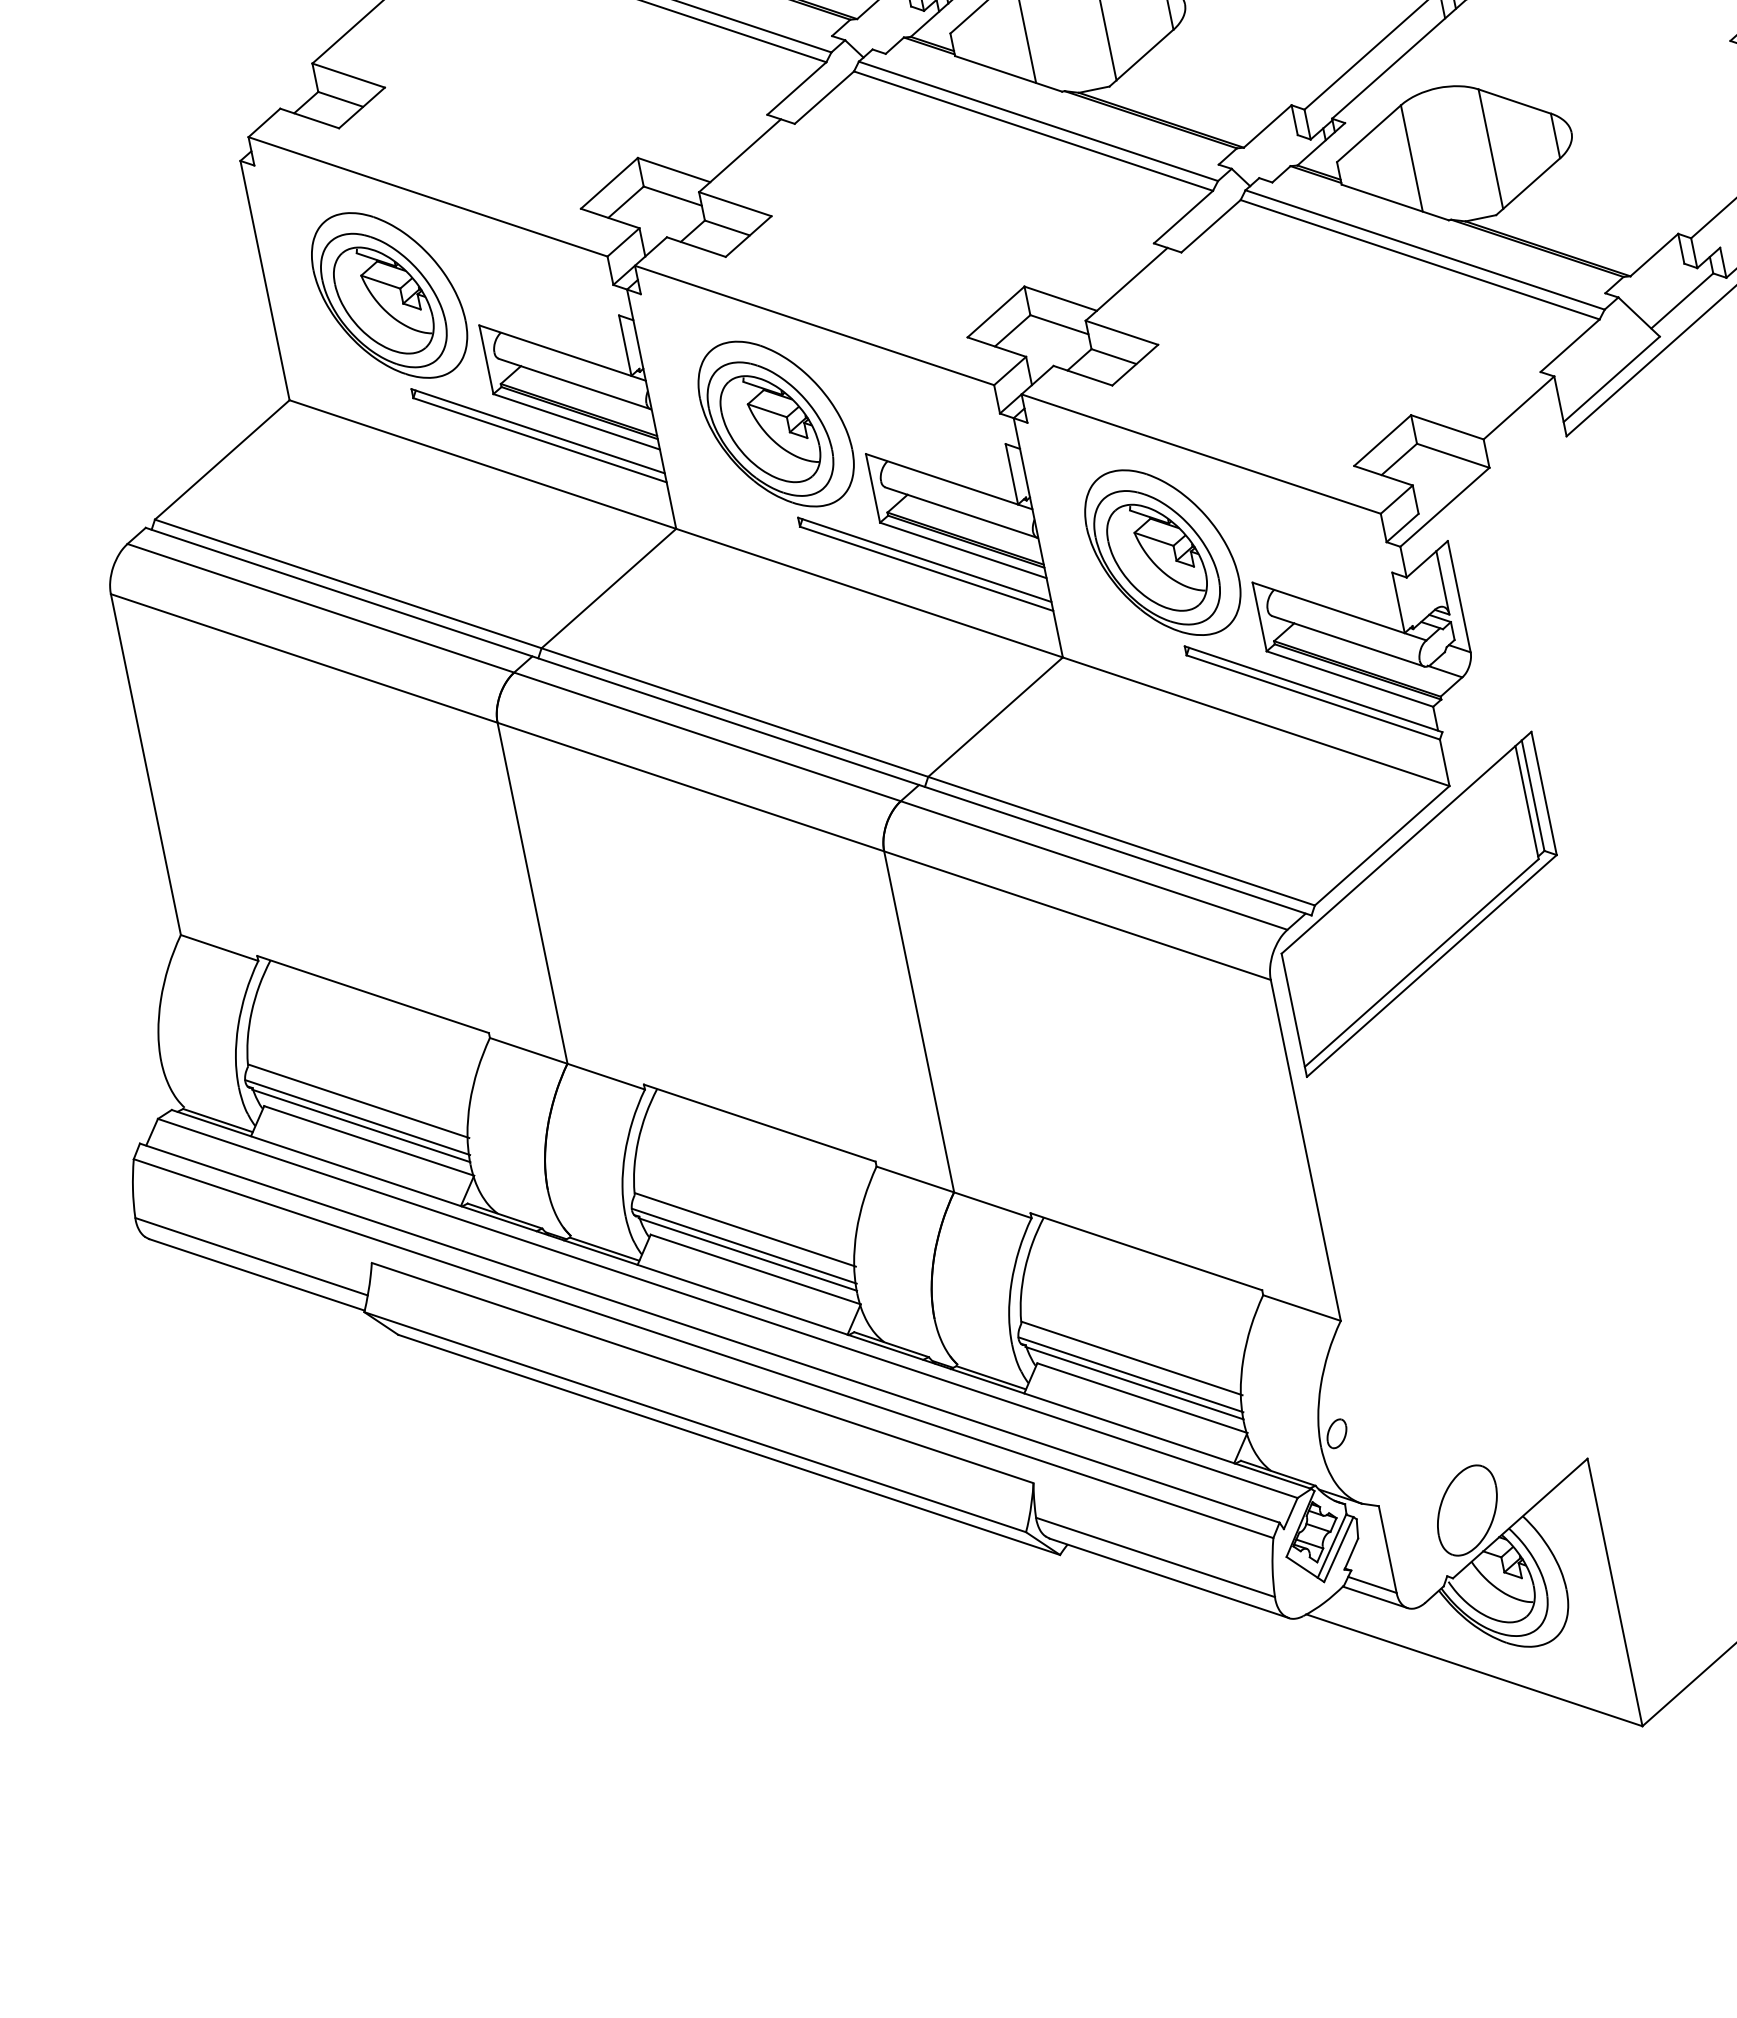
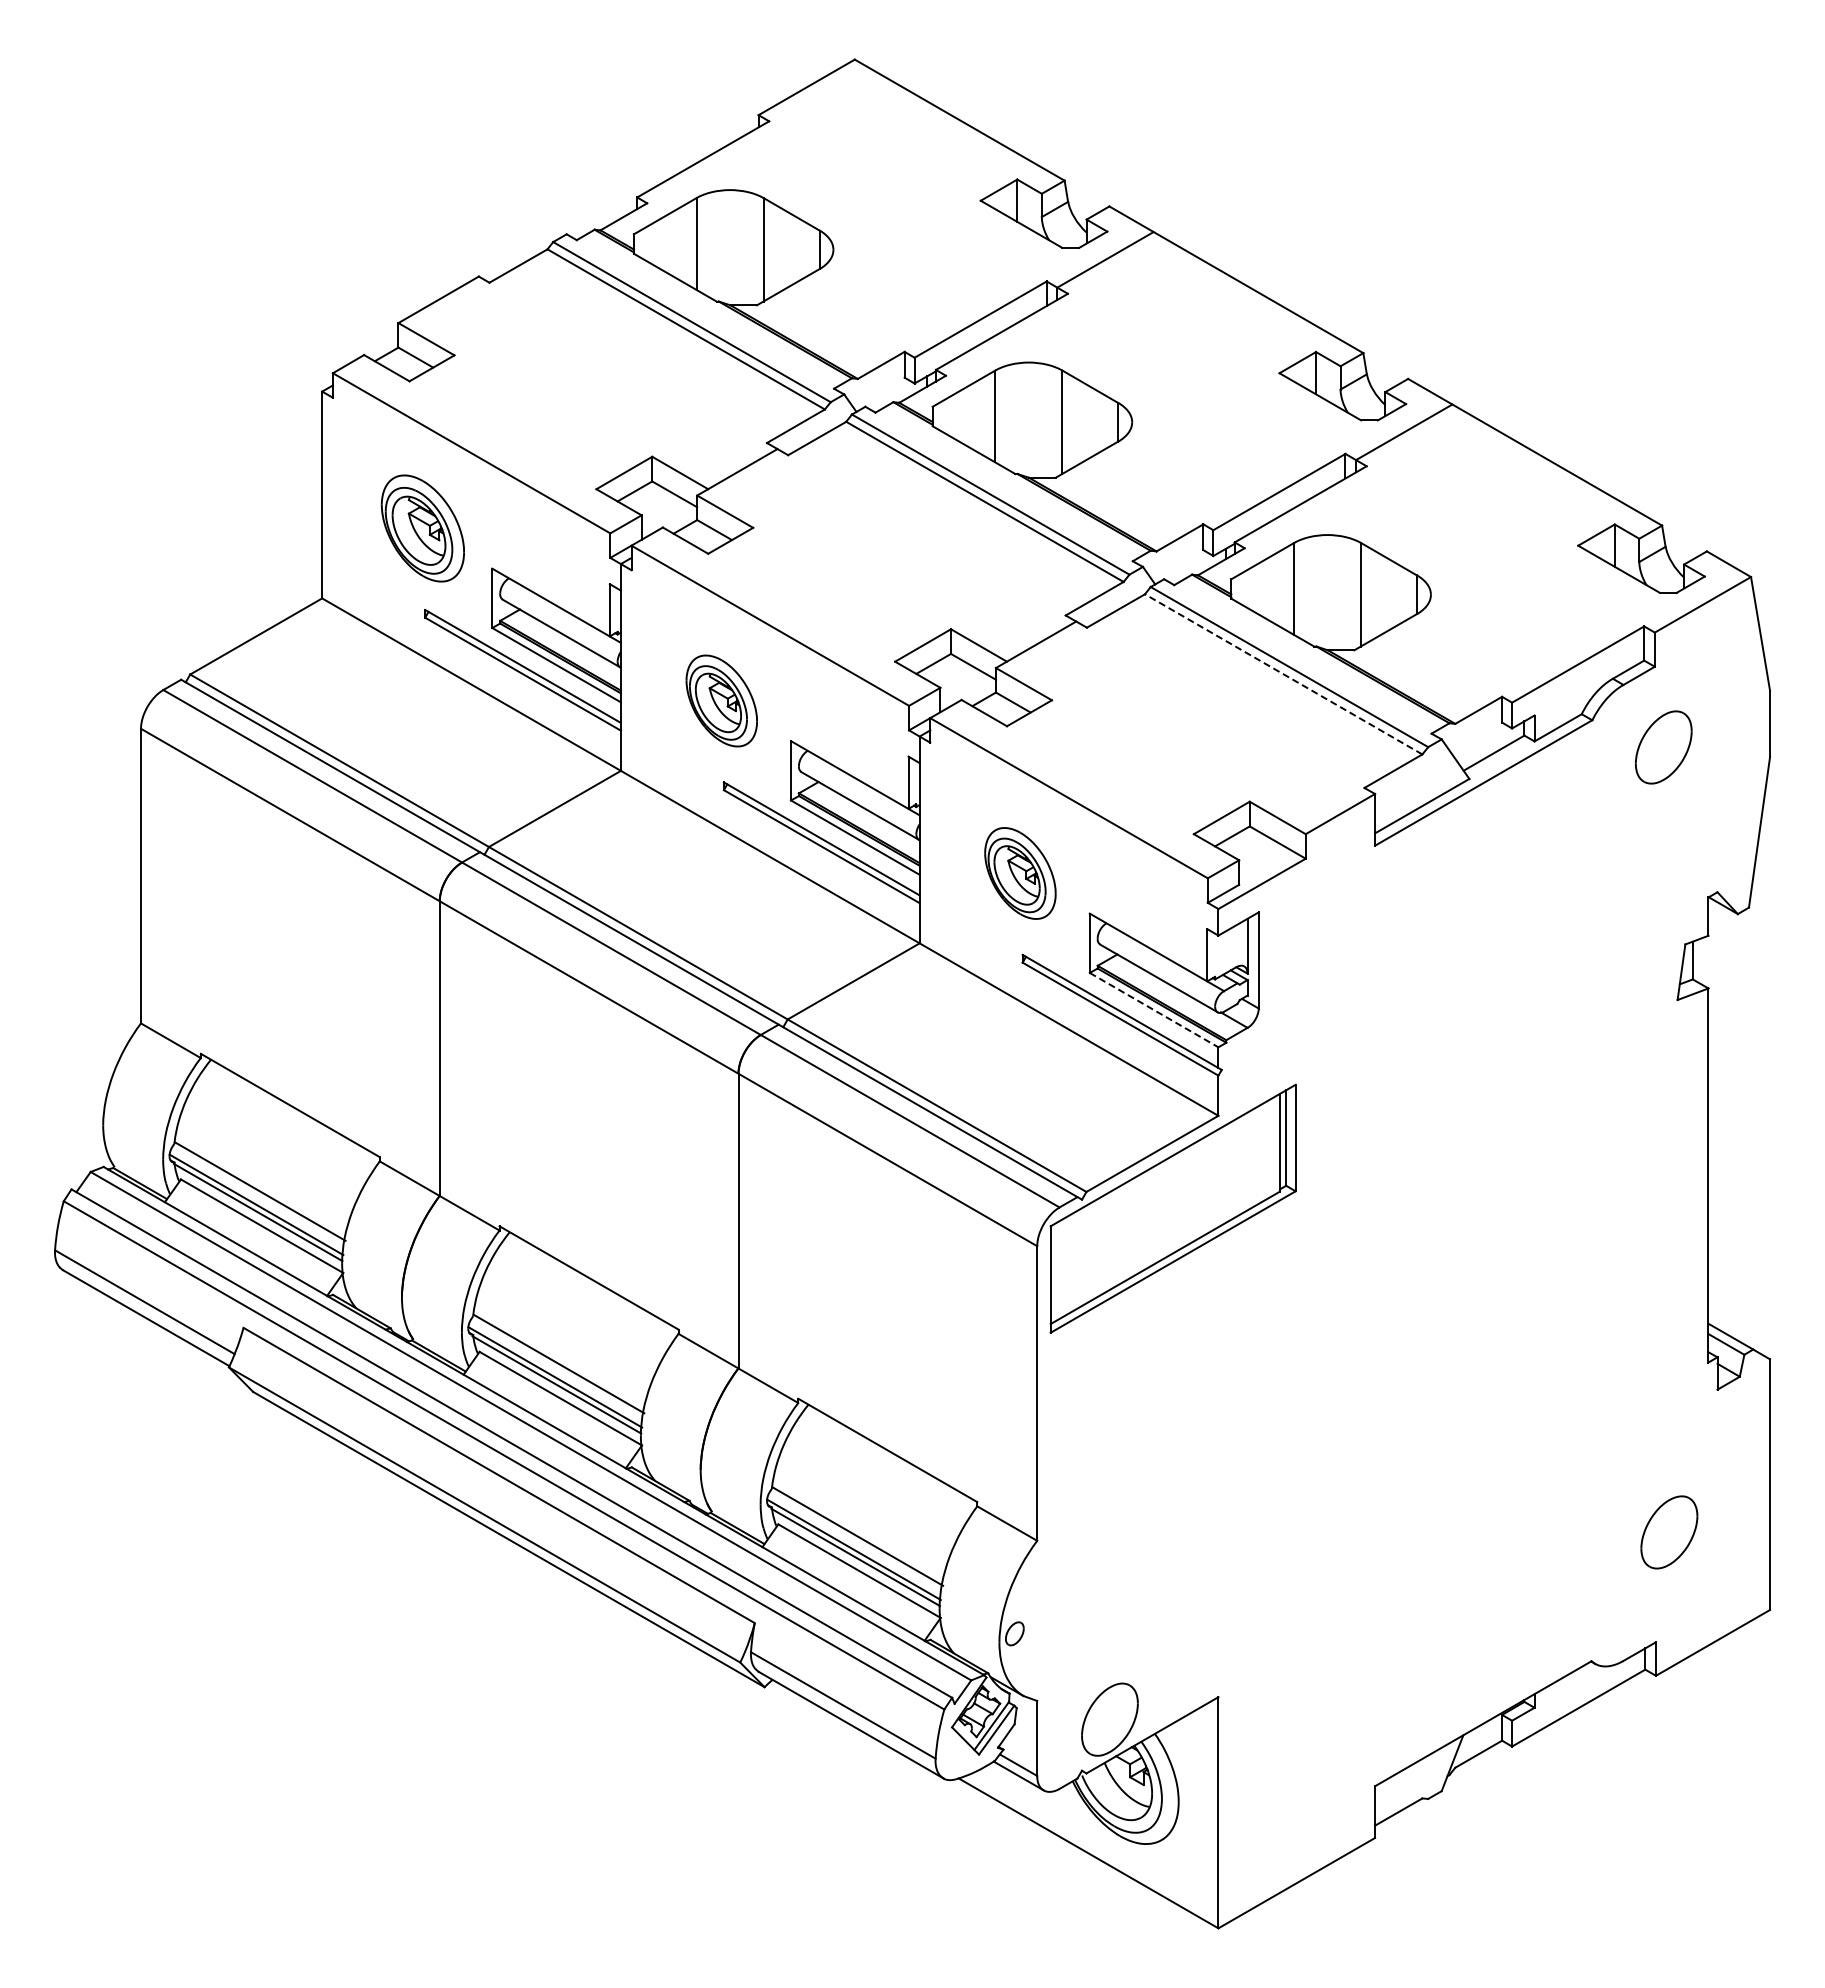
line: (1419, 259) -> (1283, 674), solid -> dashed
part: (389, 295) -> (422, 528), size x0.7
part: (775, 423) -> (721, 700), size x0.6
part: (1162, 552) -> (1020, 873), size x0.6
line: (1350, 679) -> (1154, 1010), solid -> dashed

